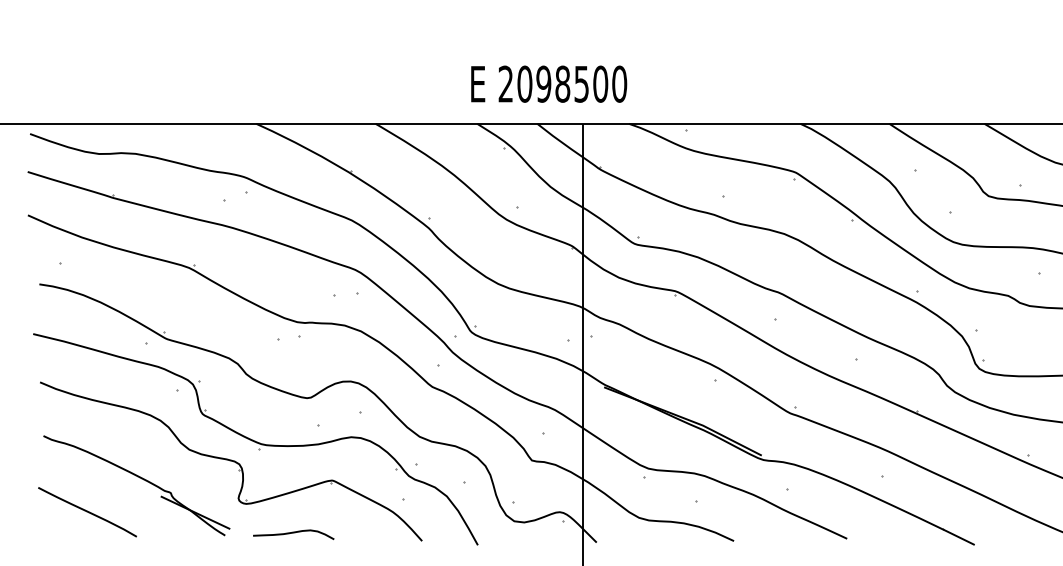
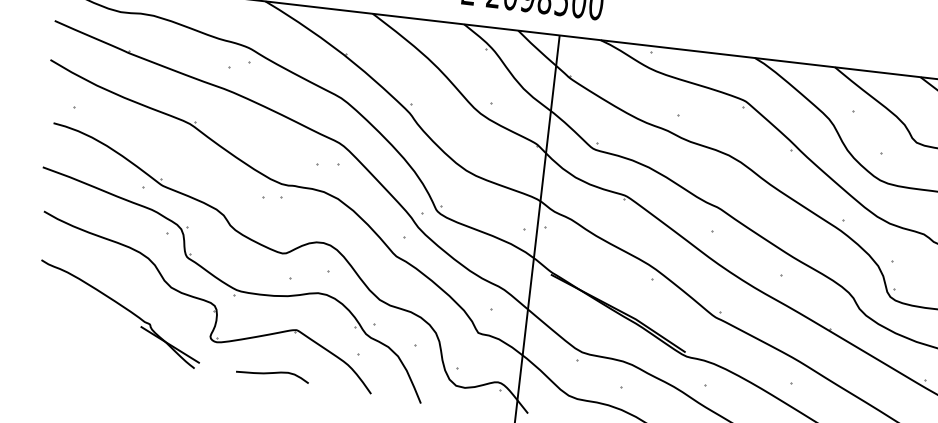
curve: (87, 512) -> (73, 333), removed
curve: (293, 533) -> (272, 373), moved

